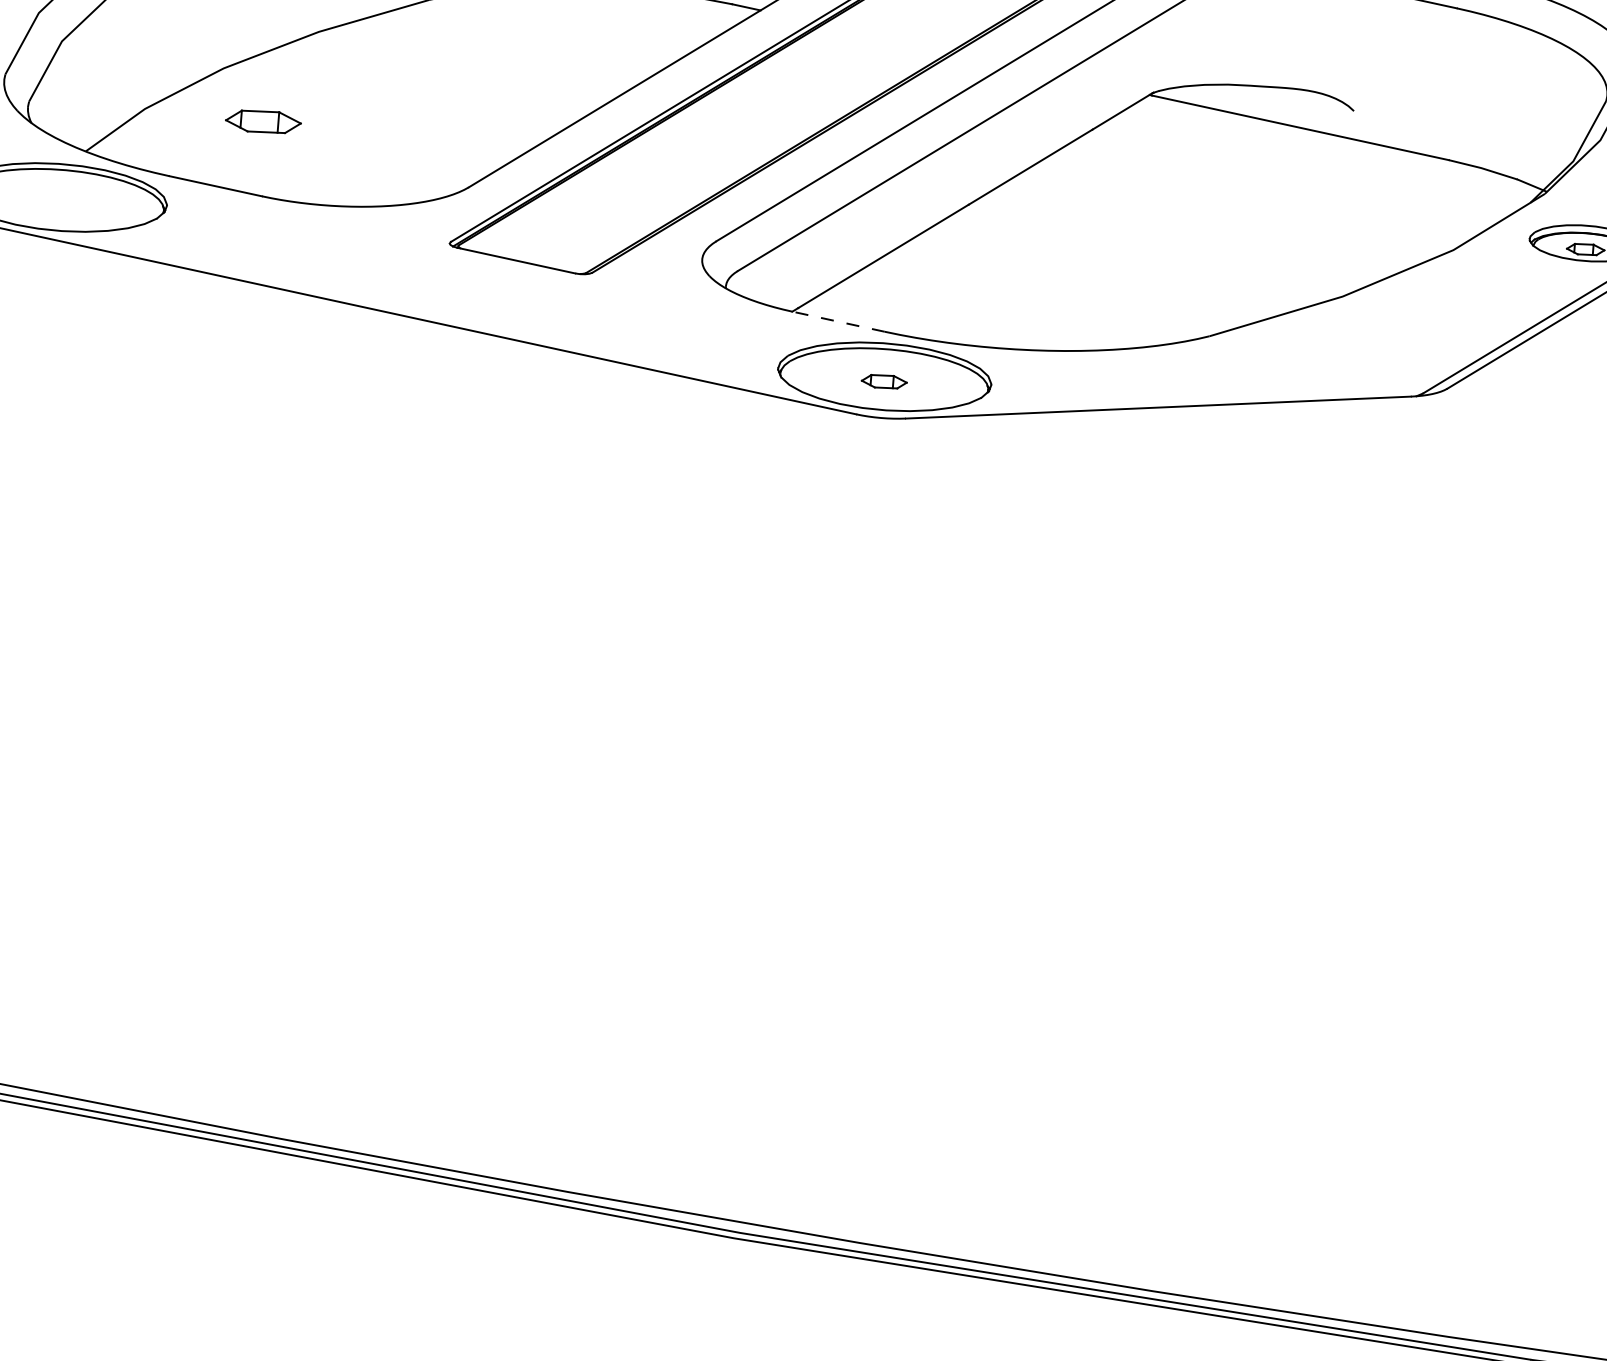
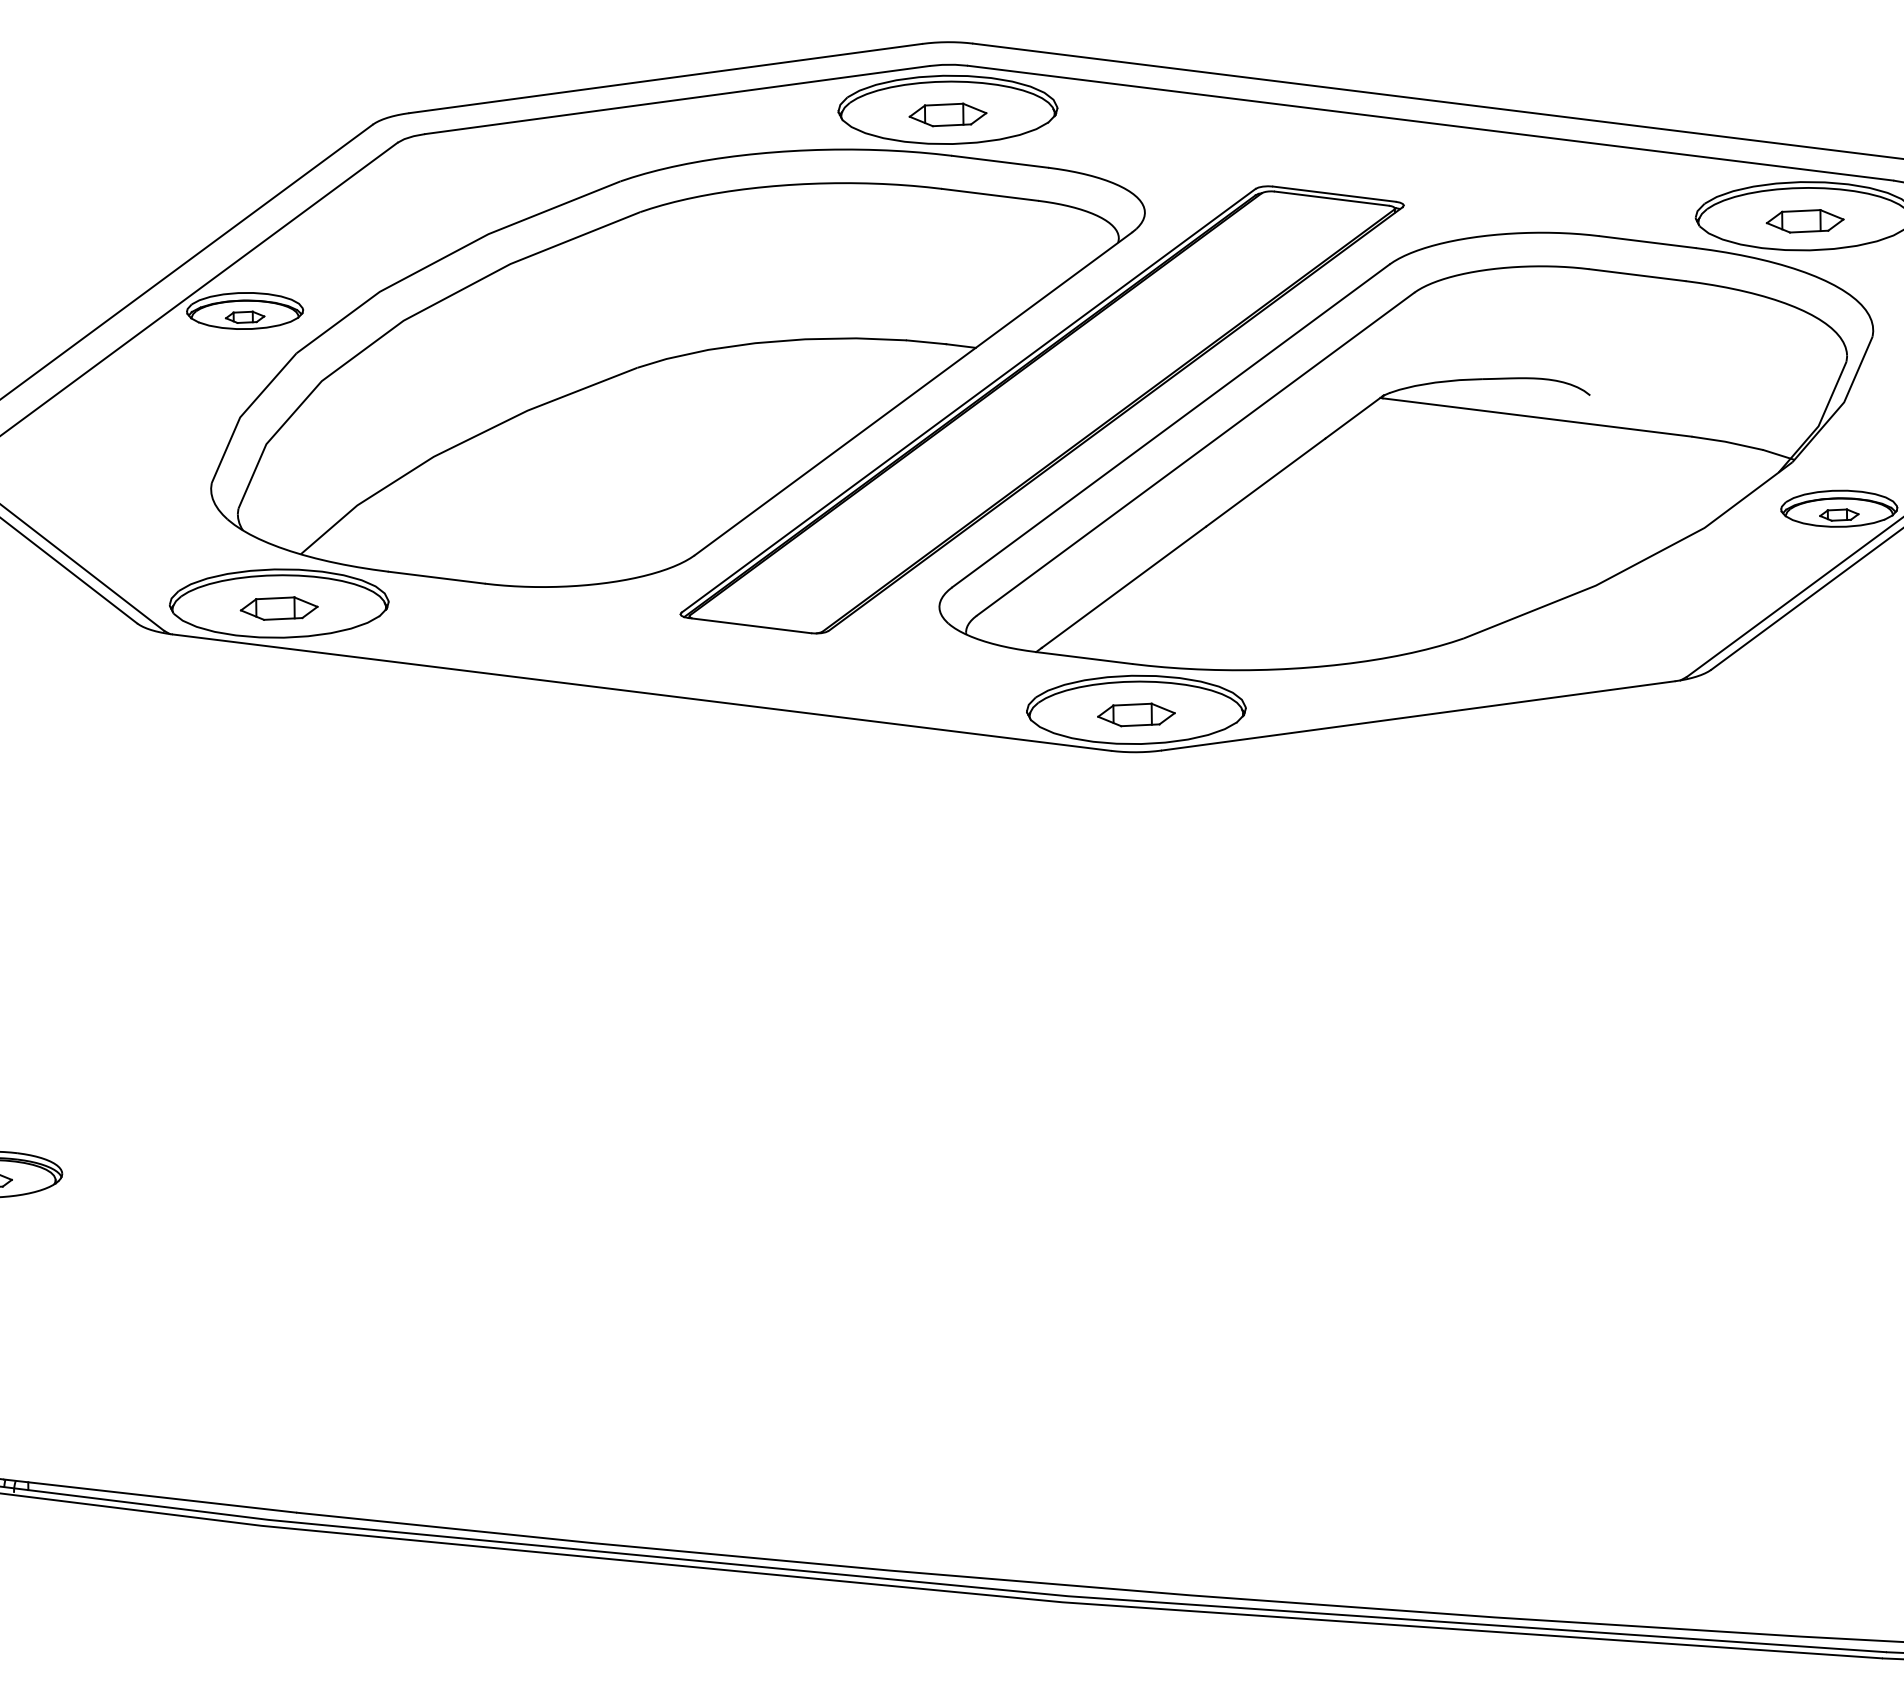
part: (262, 121) -> (278, 608), moved
line: (837, 321) -> (1083, 657), dashed -> solid
part: (884, 381) -> (1136, 714), size x1.67

